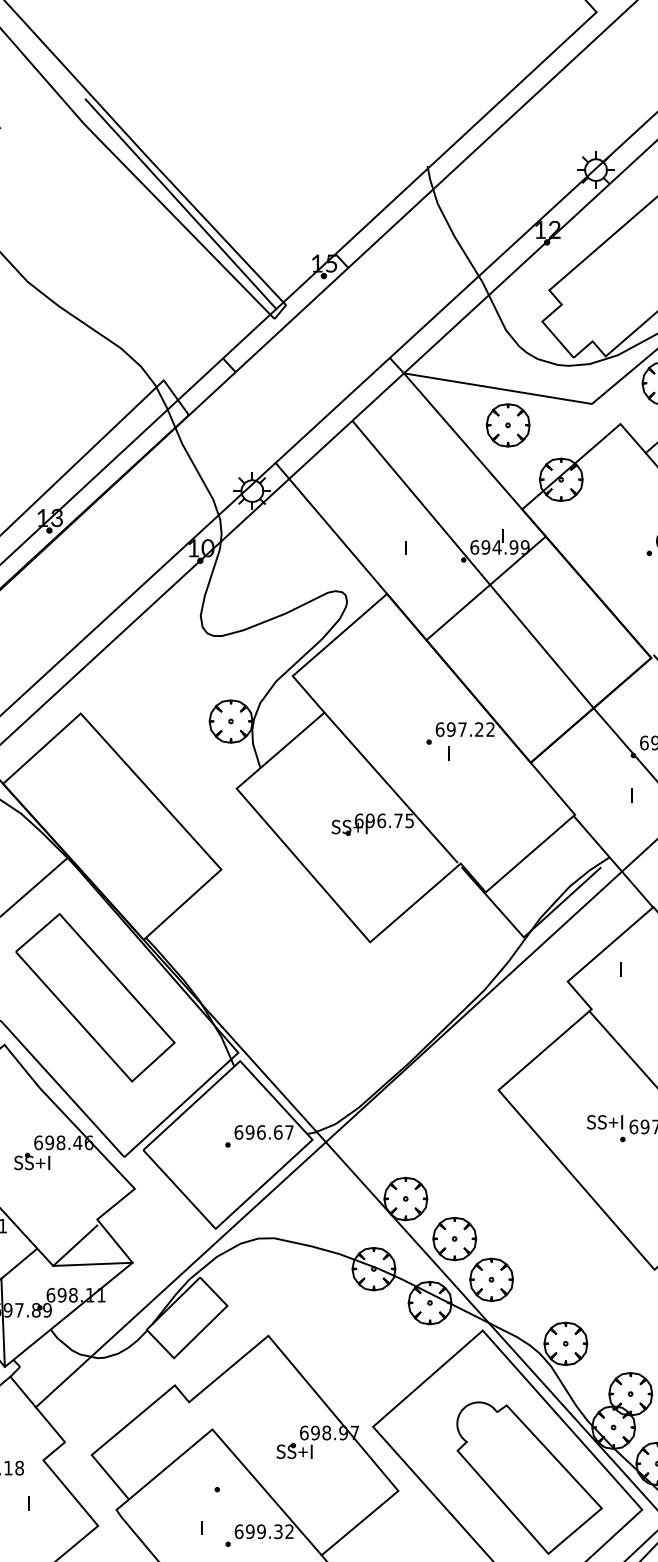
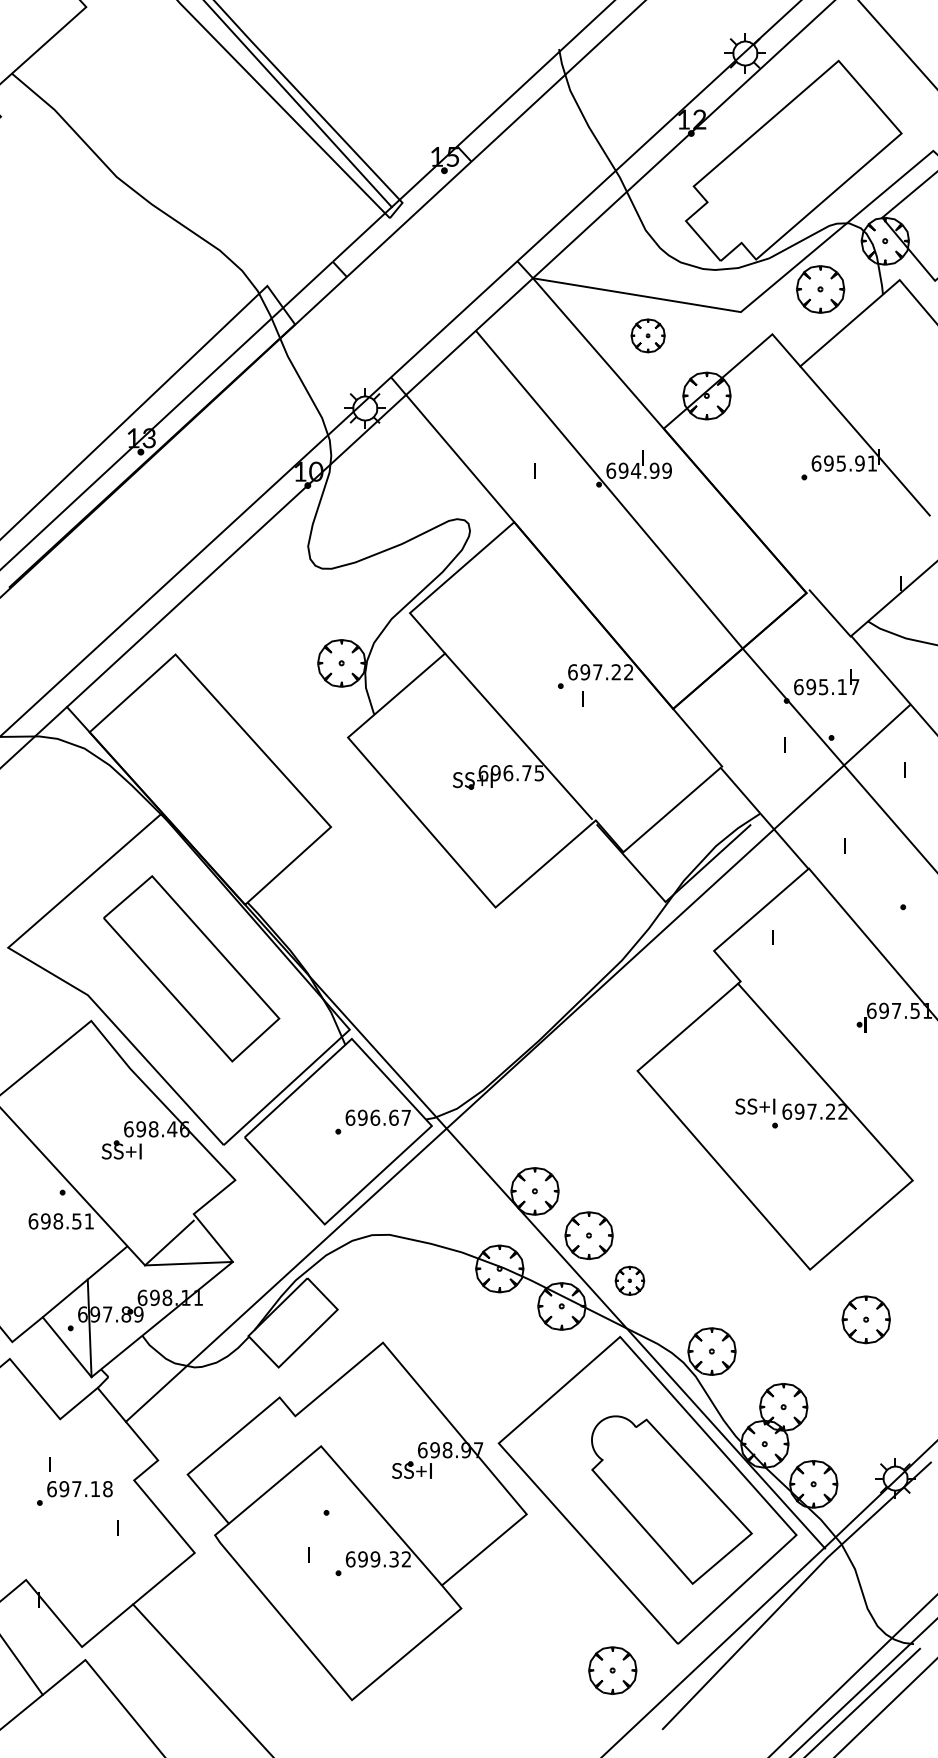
part: (507, 425) -> (647, 335), size x0.7
line: (485, 587) -> (623, 515), removed
part: (491, 1279) -> (629, 1280), size x0.6

